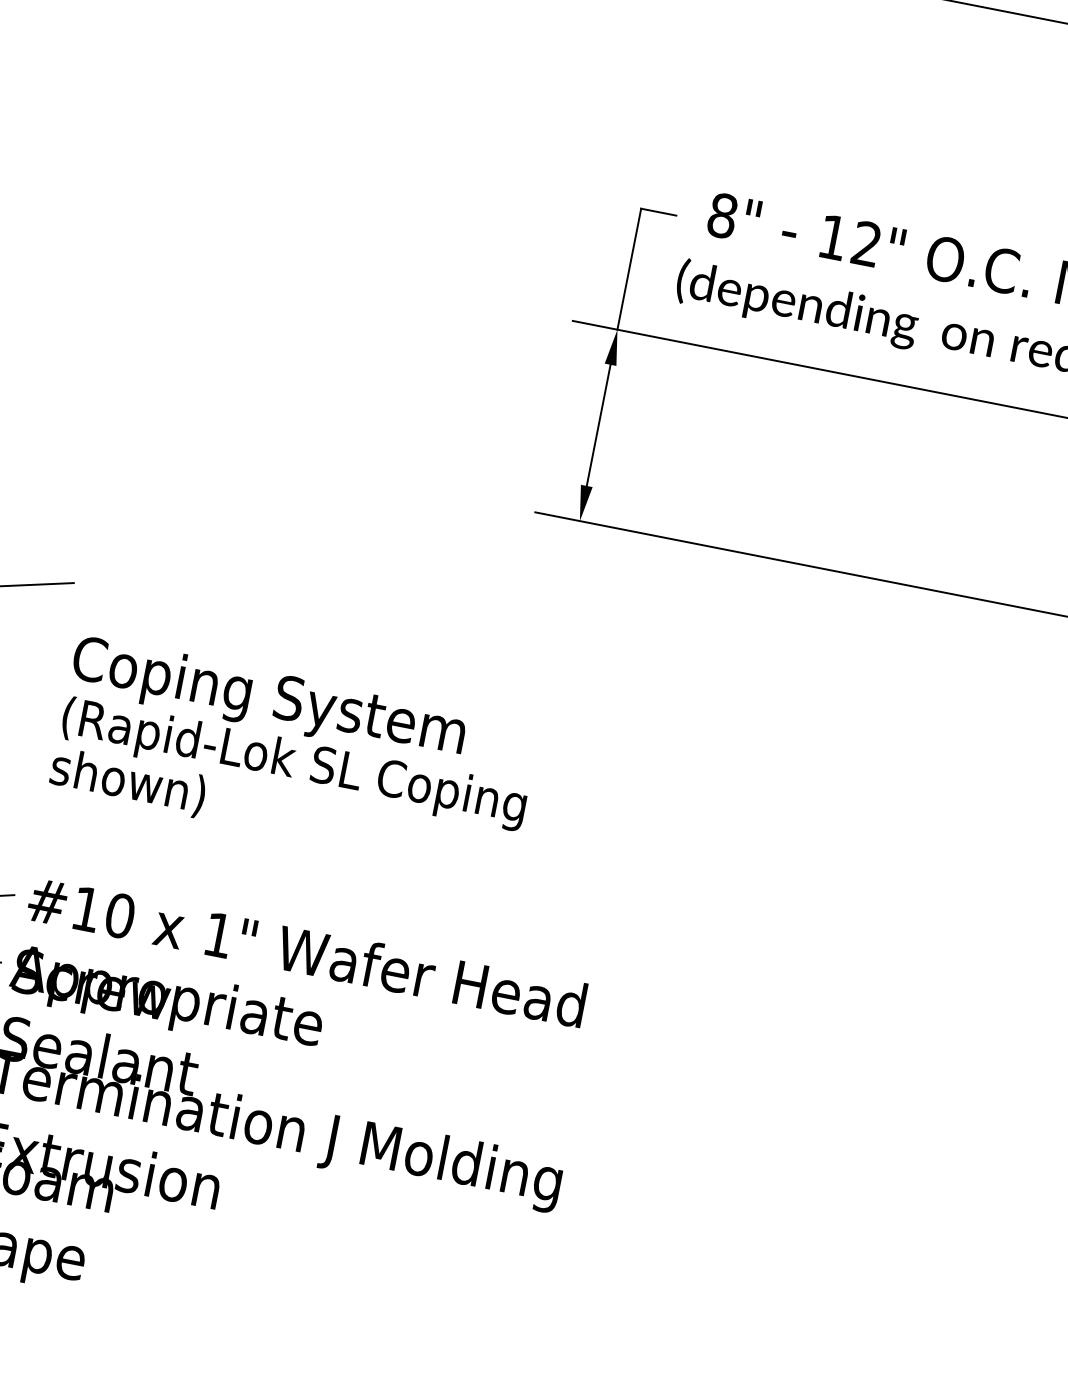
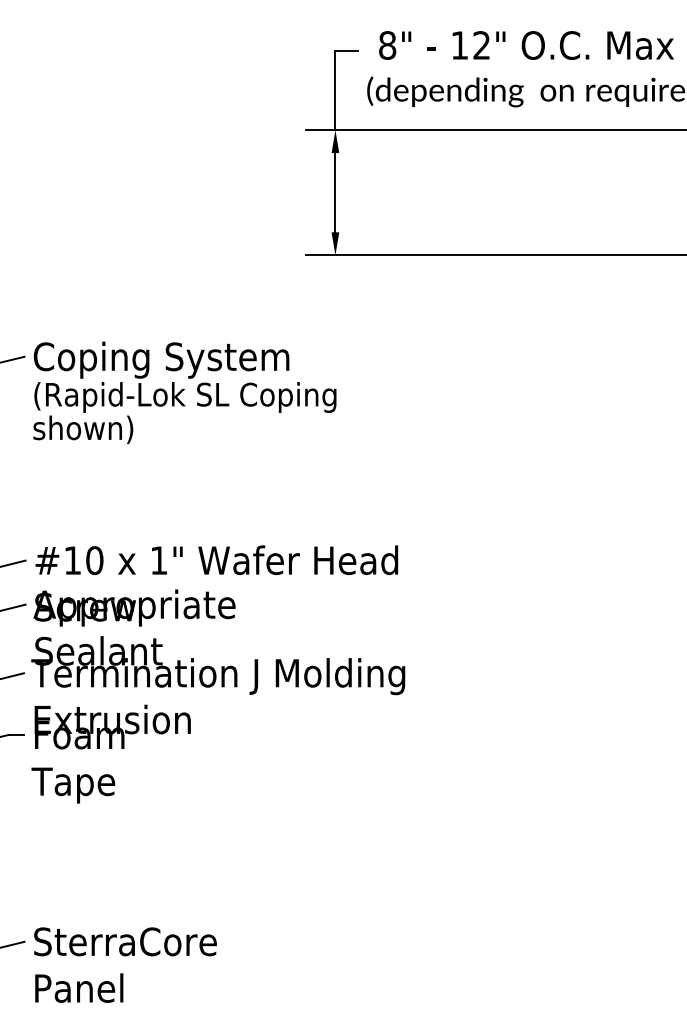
text: (294, 756) -> (184, 392), moved

